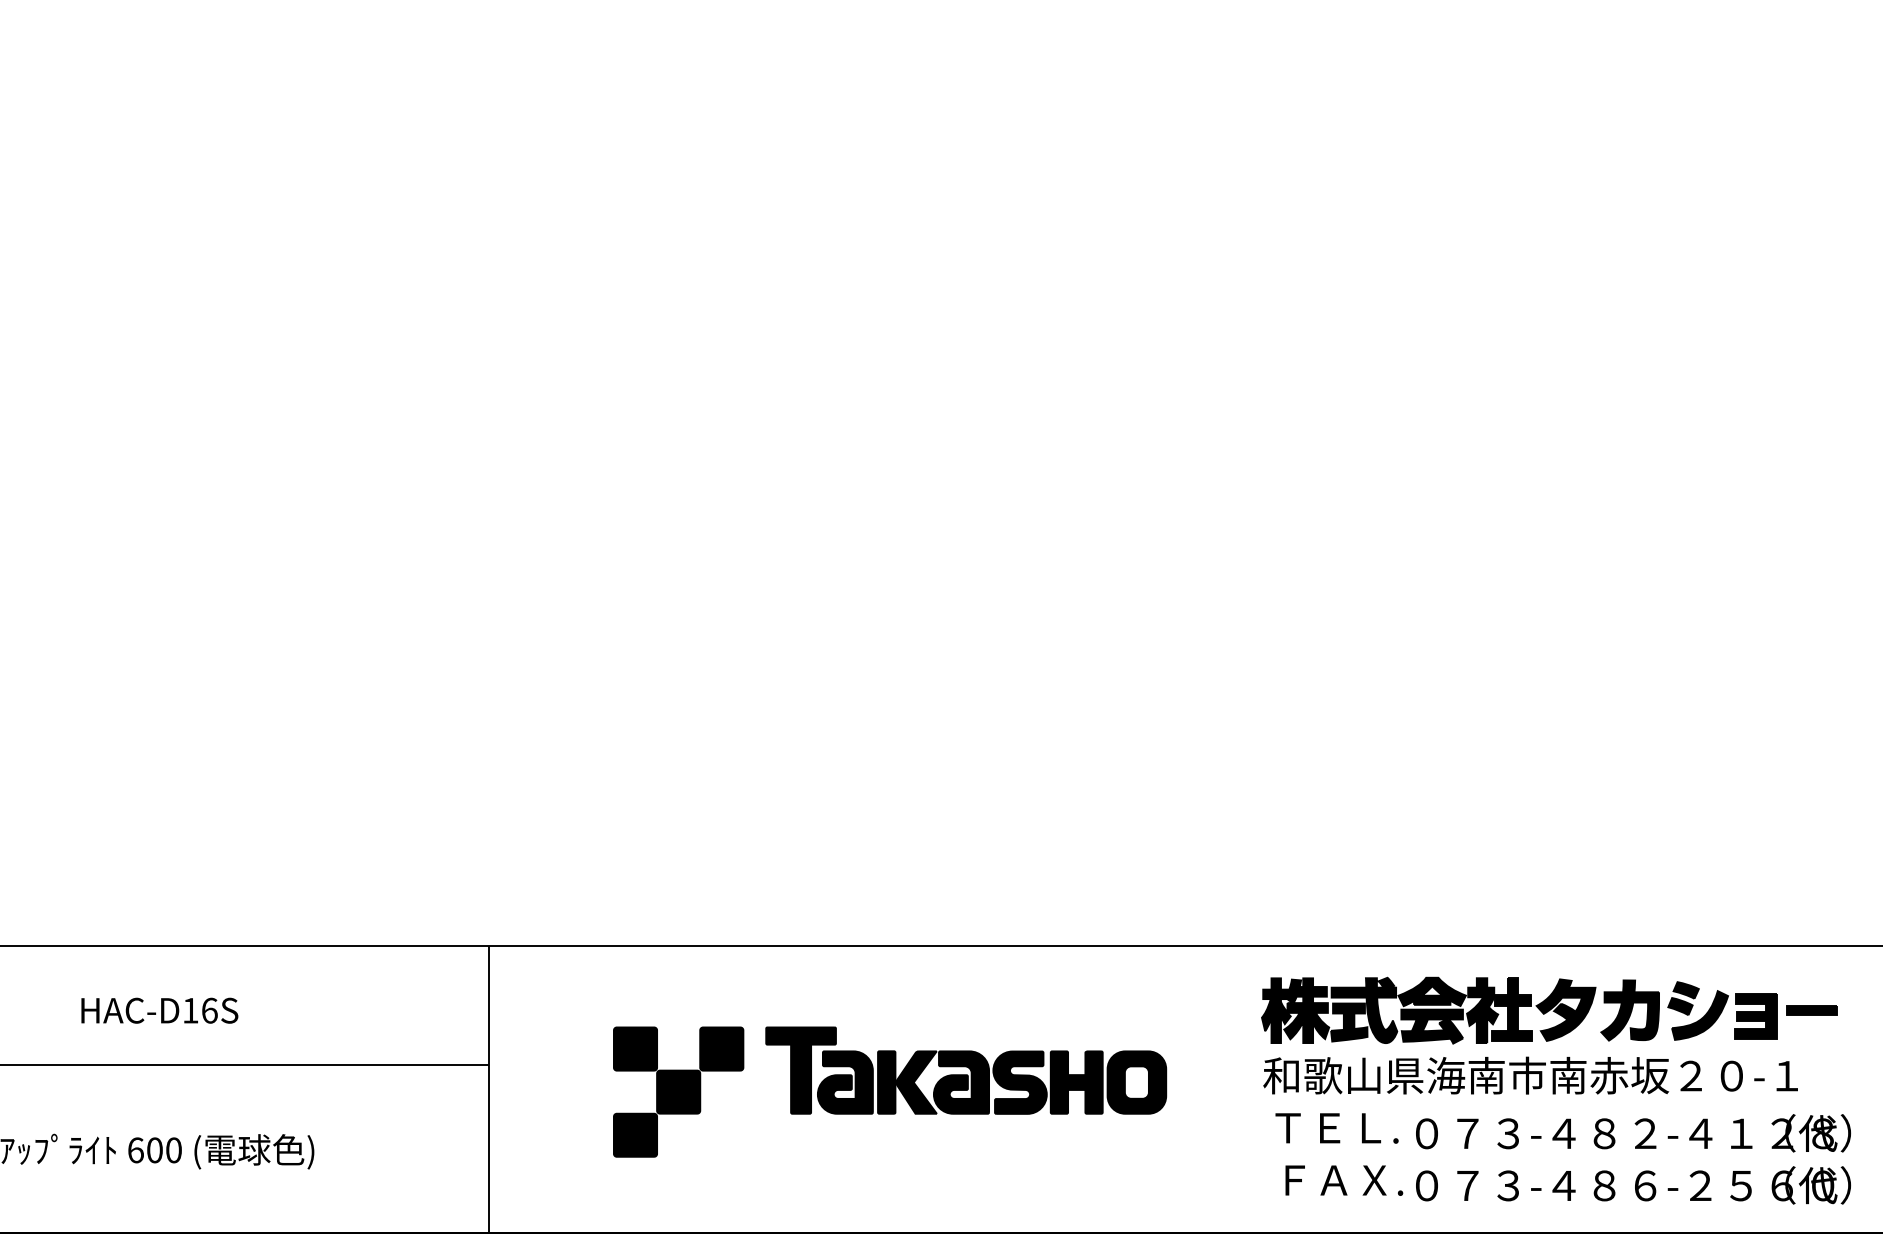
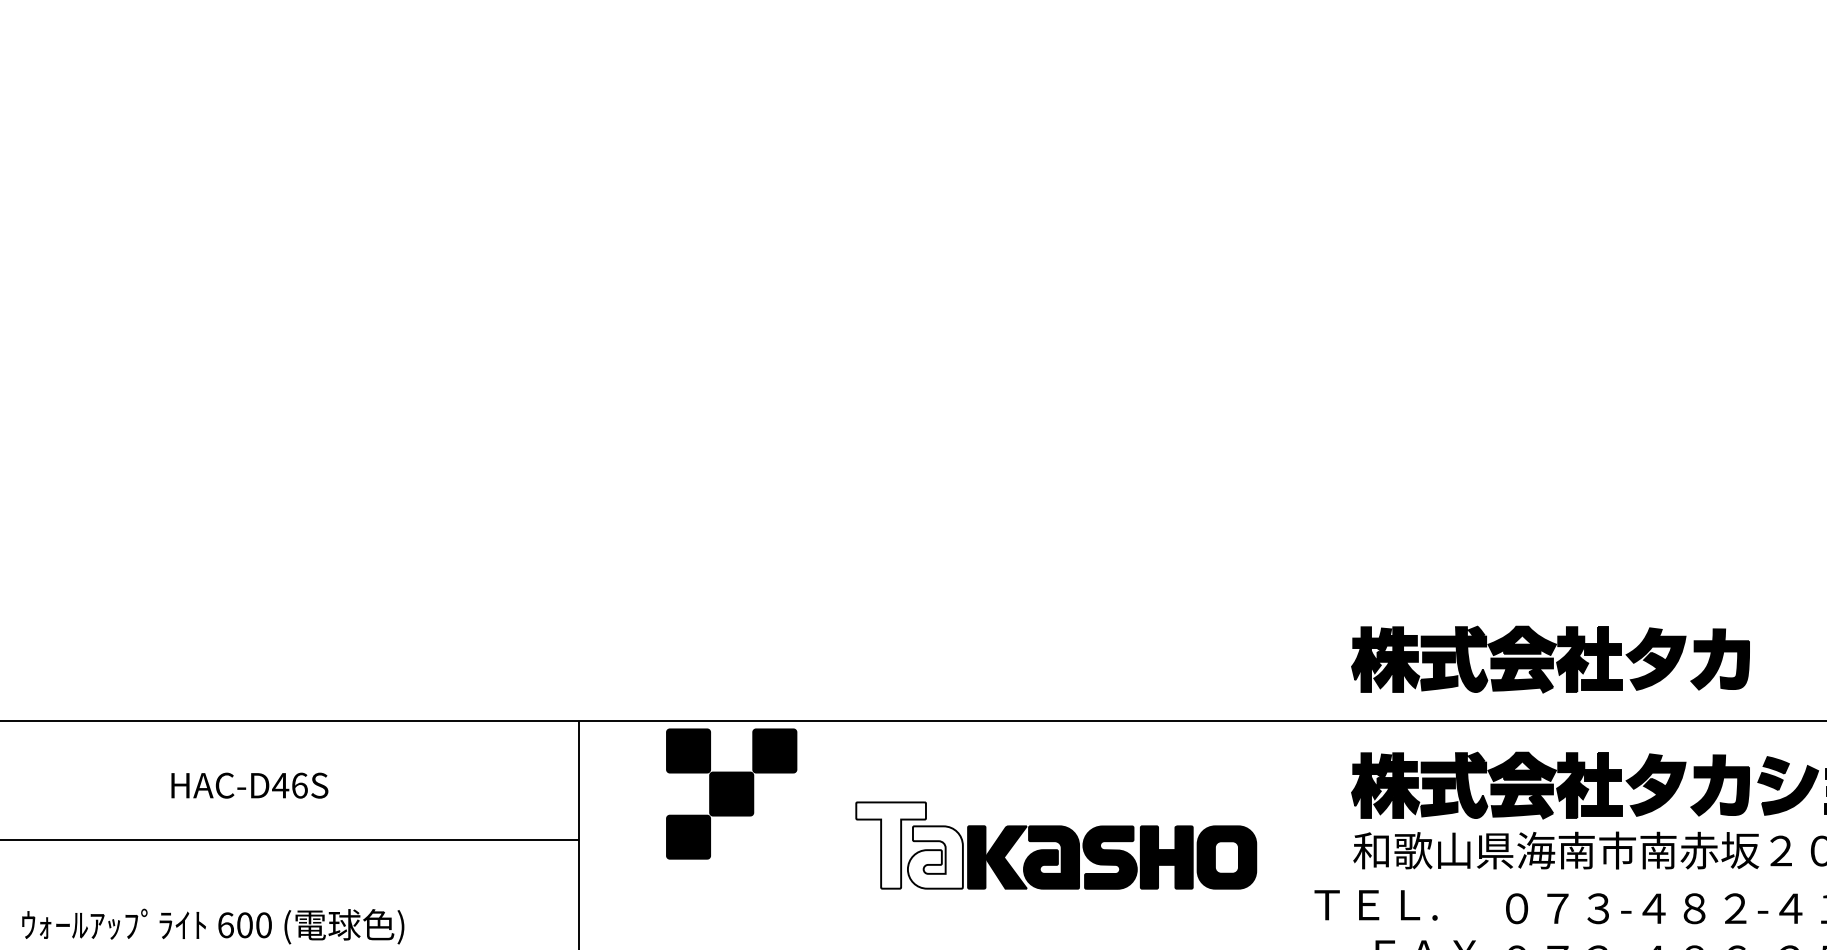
part: (1460, 884) -> (1550, 659), added
text: (190, 1010) -> (280, 785), HAC-D16S -> HAC-D46S
fill: (800, 1070) -> (890, 845), removed
fill: (844, 1082) -> (934, 857), removed
part: (678, 1091) -> (731, 793), moved
text: (1336, 1128) -> (1375, 905), moved

